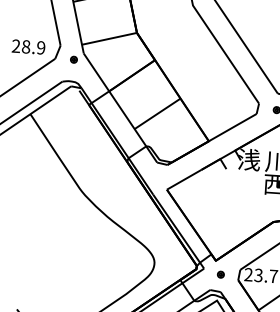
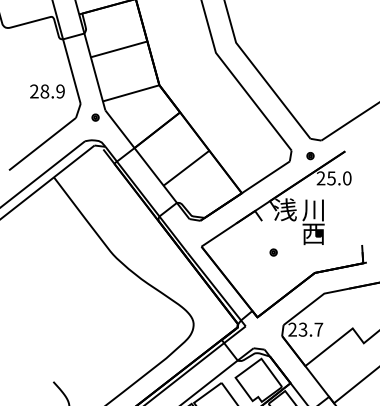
text: (28, 47) -> (47, 91), moved
part: (220, 274) -> (273, 252), moved

